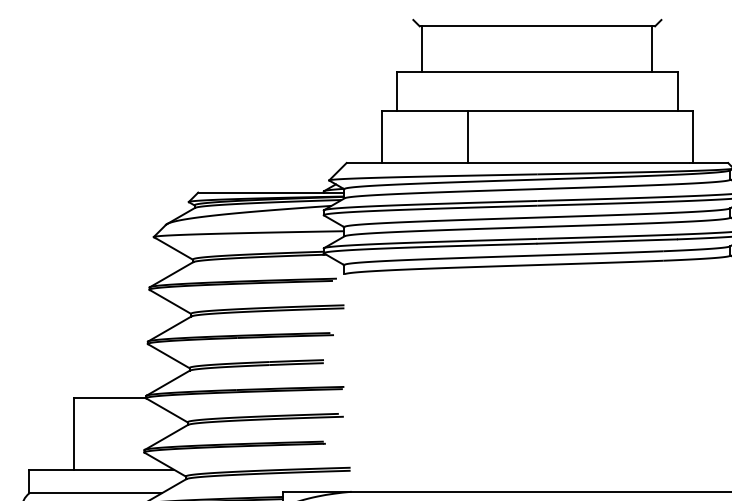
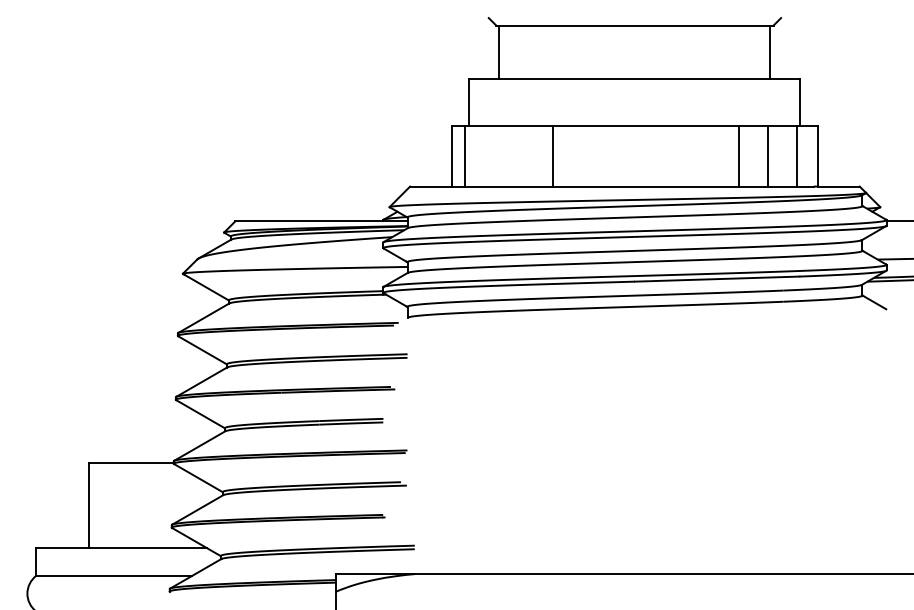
line: (392, 136) -> (464, 155), added
line: (625, 136) -> (738, 155), added
line: (650, 136) -> (768, 155), added
line: (675, 136) -> (797, 155), added

